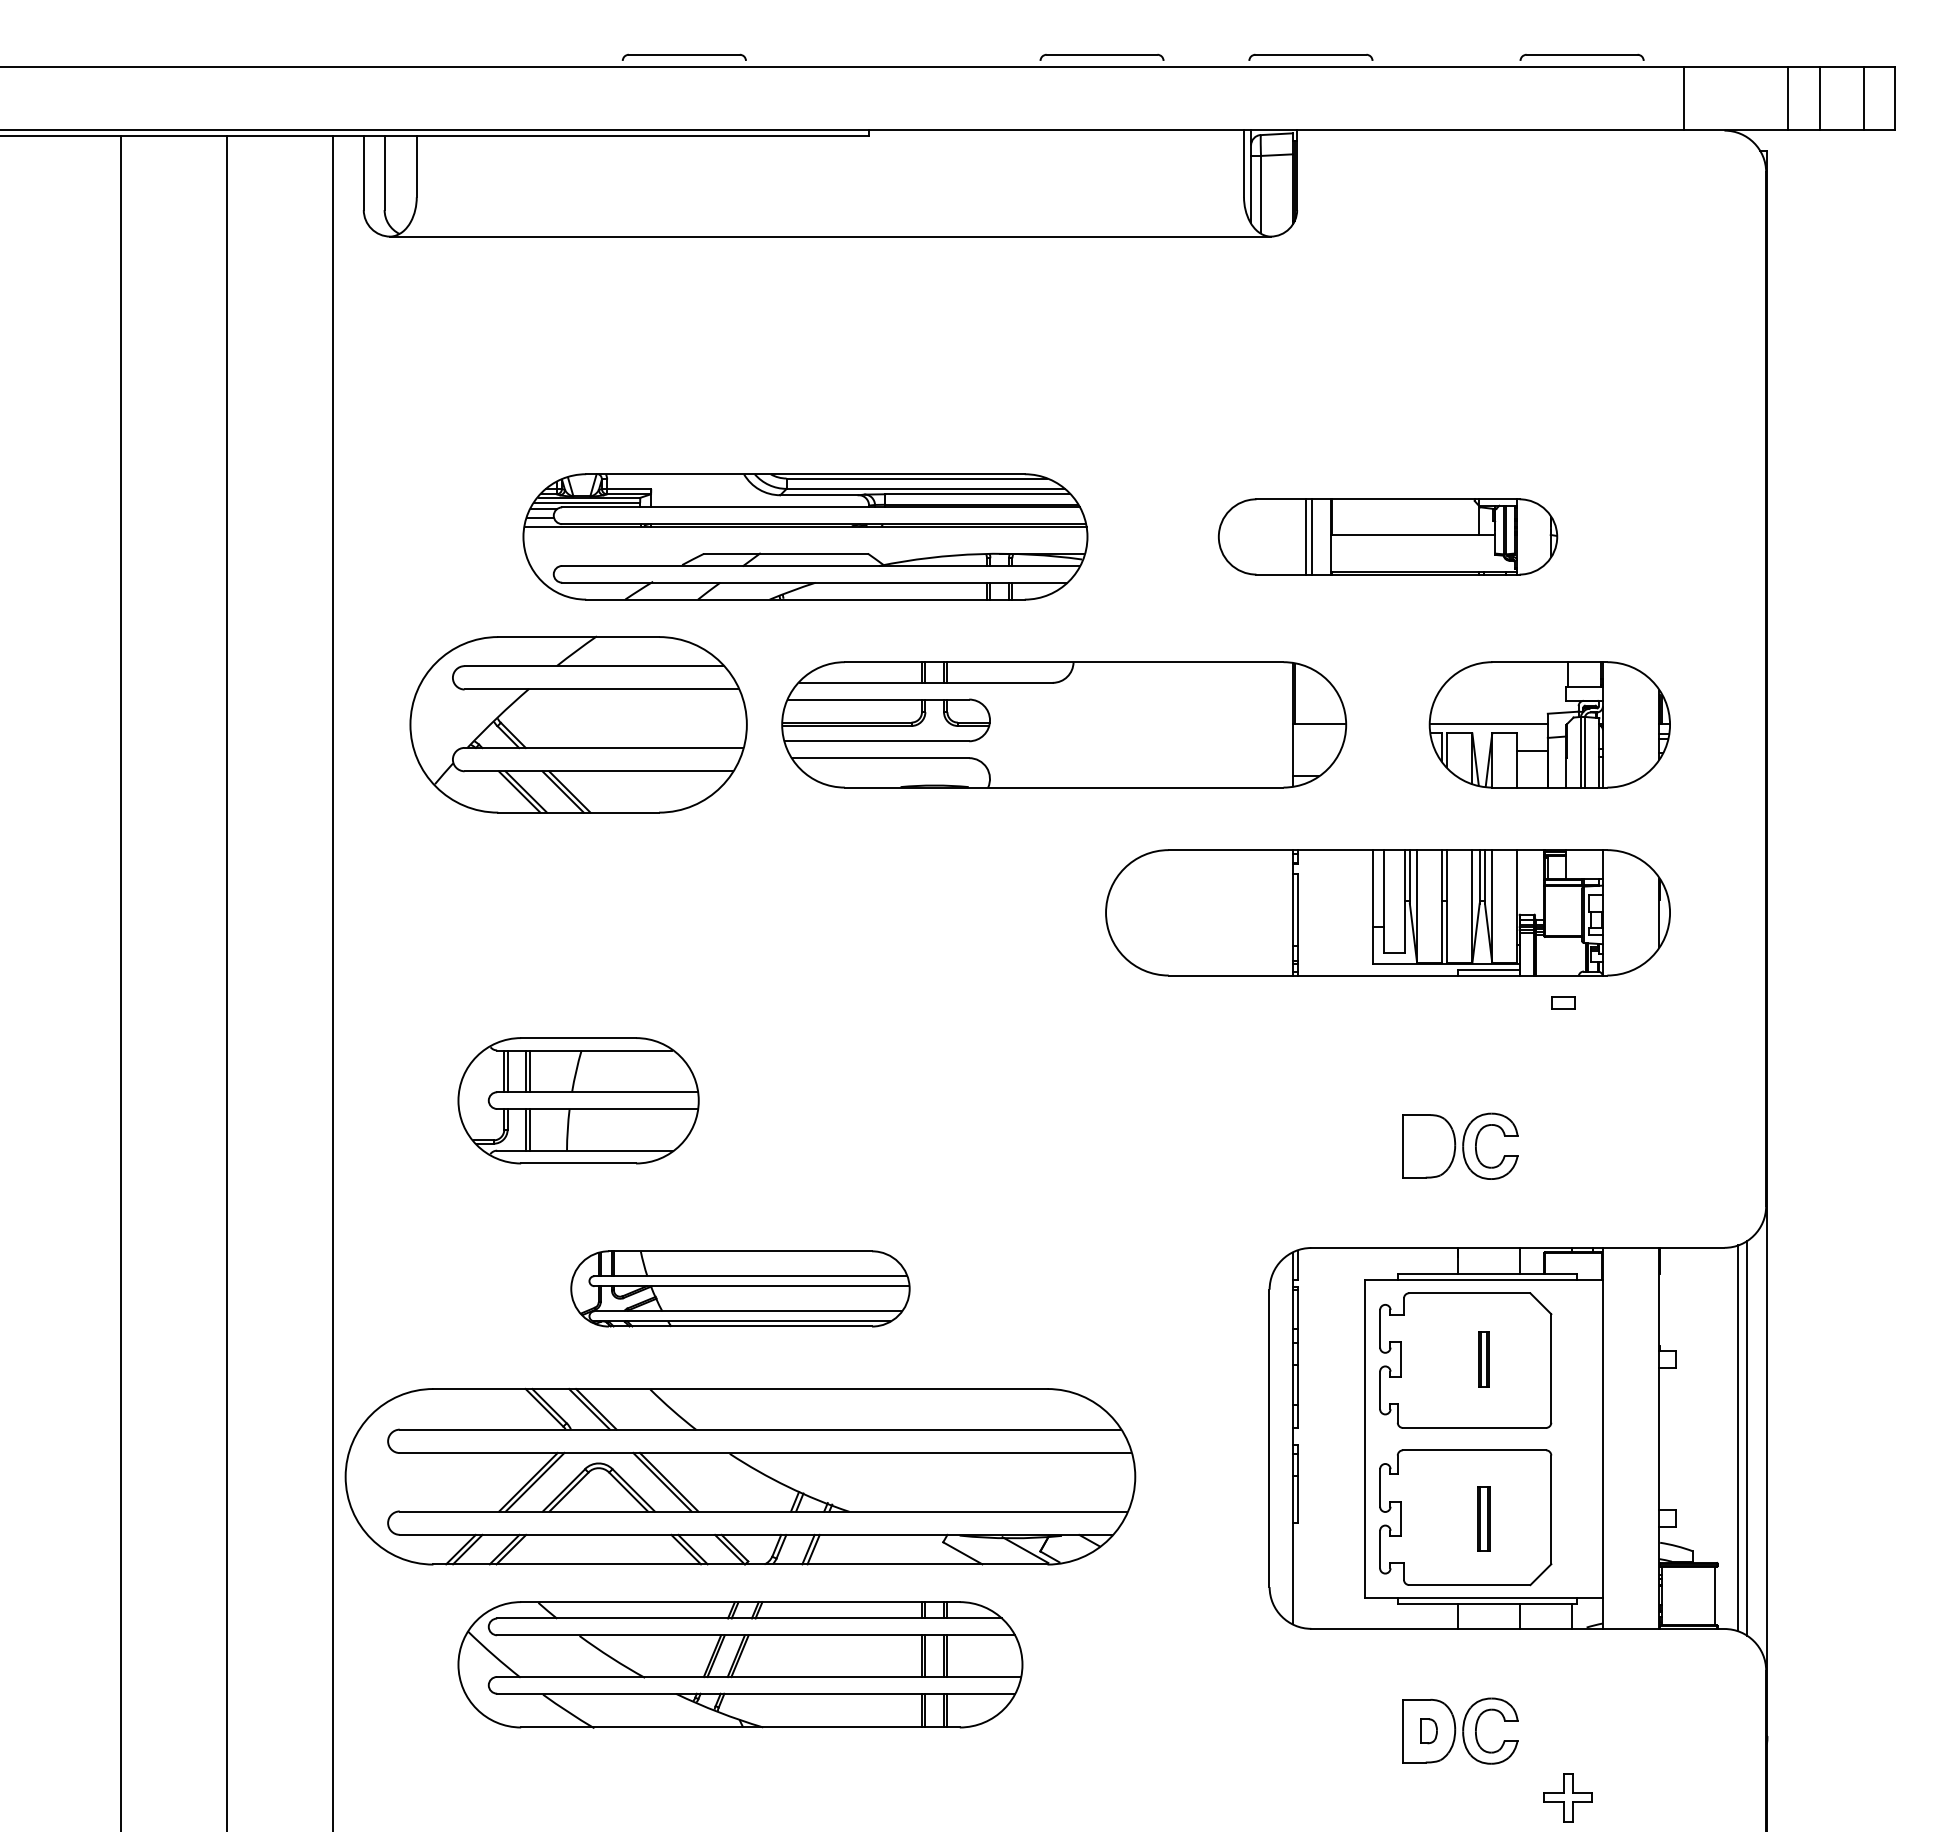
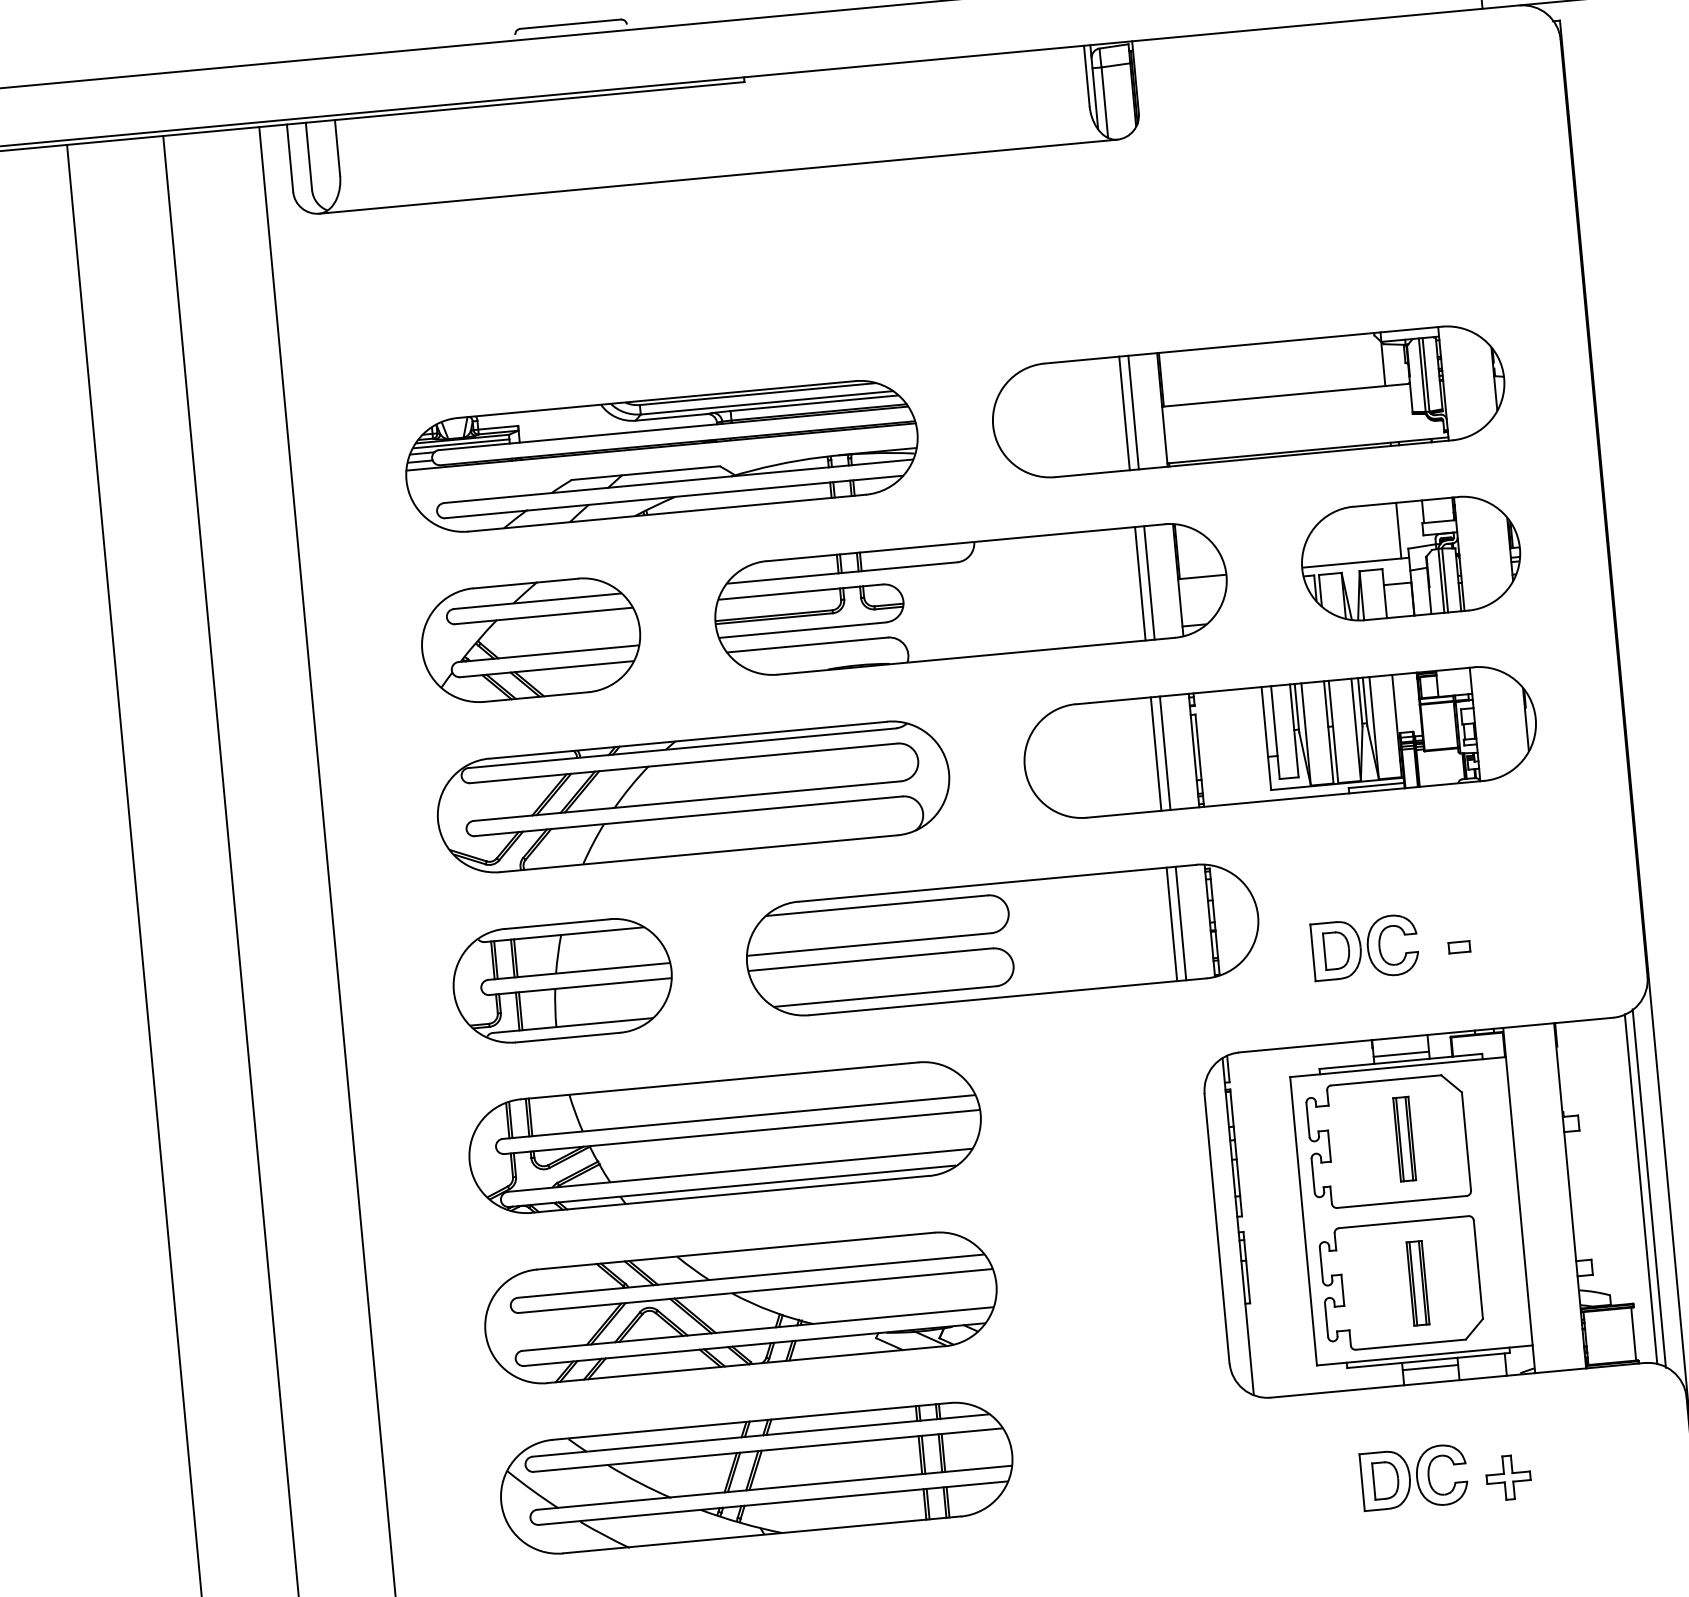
part: (805, 536) -> (661, 455), moved
part: (1387, 536) -> (1248, 401), size x1.67
line: (1539, 692) -> (1398, 530), added
part: (578, 724) -> (530, 639), size x0.71
line: (1251, 724) -> (1140, 583), added
line: (1261, 724) -> (1149, 582), added
part: (740, 912) -> (693, 796), added
line: (1251, 912) -> (1156, 753), added
line: (1261, 912) -> (1165, 752), added
part: (1563, 1002) -> (1459, 946), moved
part: (1064, 1100) -> (1002, 939), added
part: (1428, 1146) -> (1336, 950), added
line: (1488, 1266) -> (1401, 1054), added
part: (740, 1288) -> (725, 1137), size x1.67
part: (1483, 1359) -> (1404, 1139), size x1.67
part: (740, 1476) -> (740, 1307), size x0.71
part: (1483, 1518) -> (1417, 1283), size x1.43
line: (1488, 1612) -> (1430, 1367), added
part: (1428, 1731) -> (1385, 1480), size x1.67
part: (1567, 1797) -> (1507, 1477), moved

